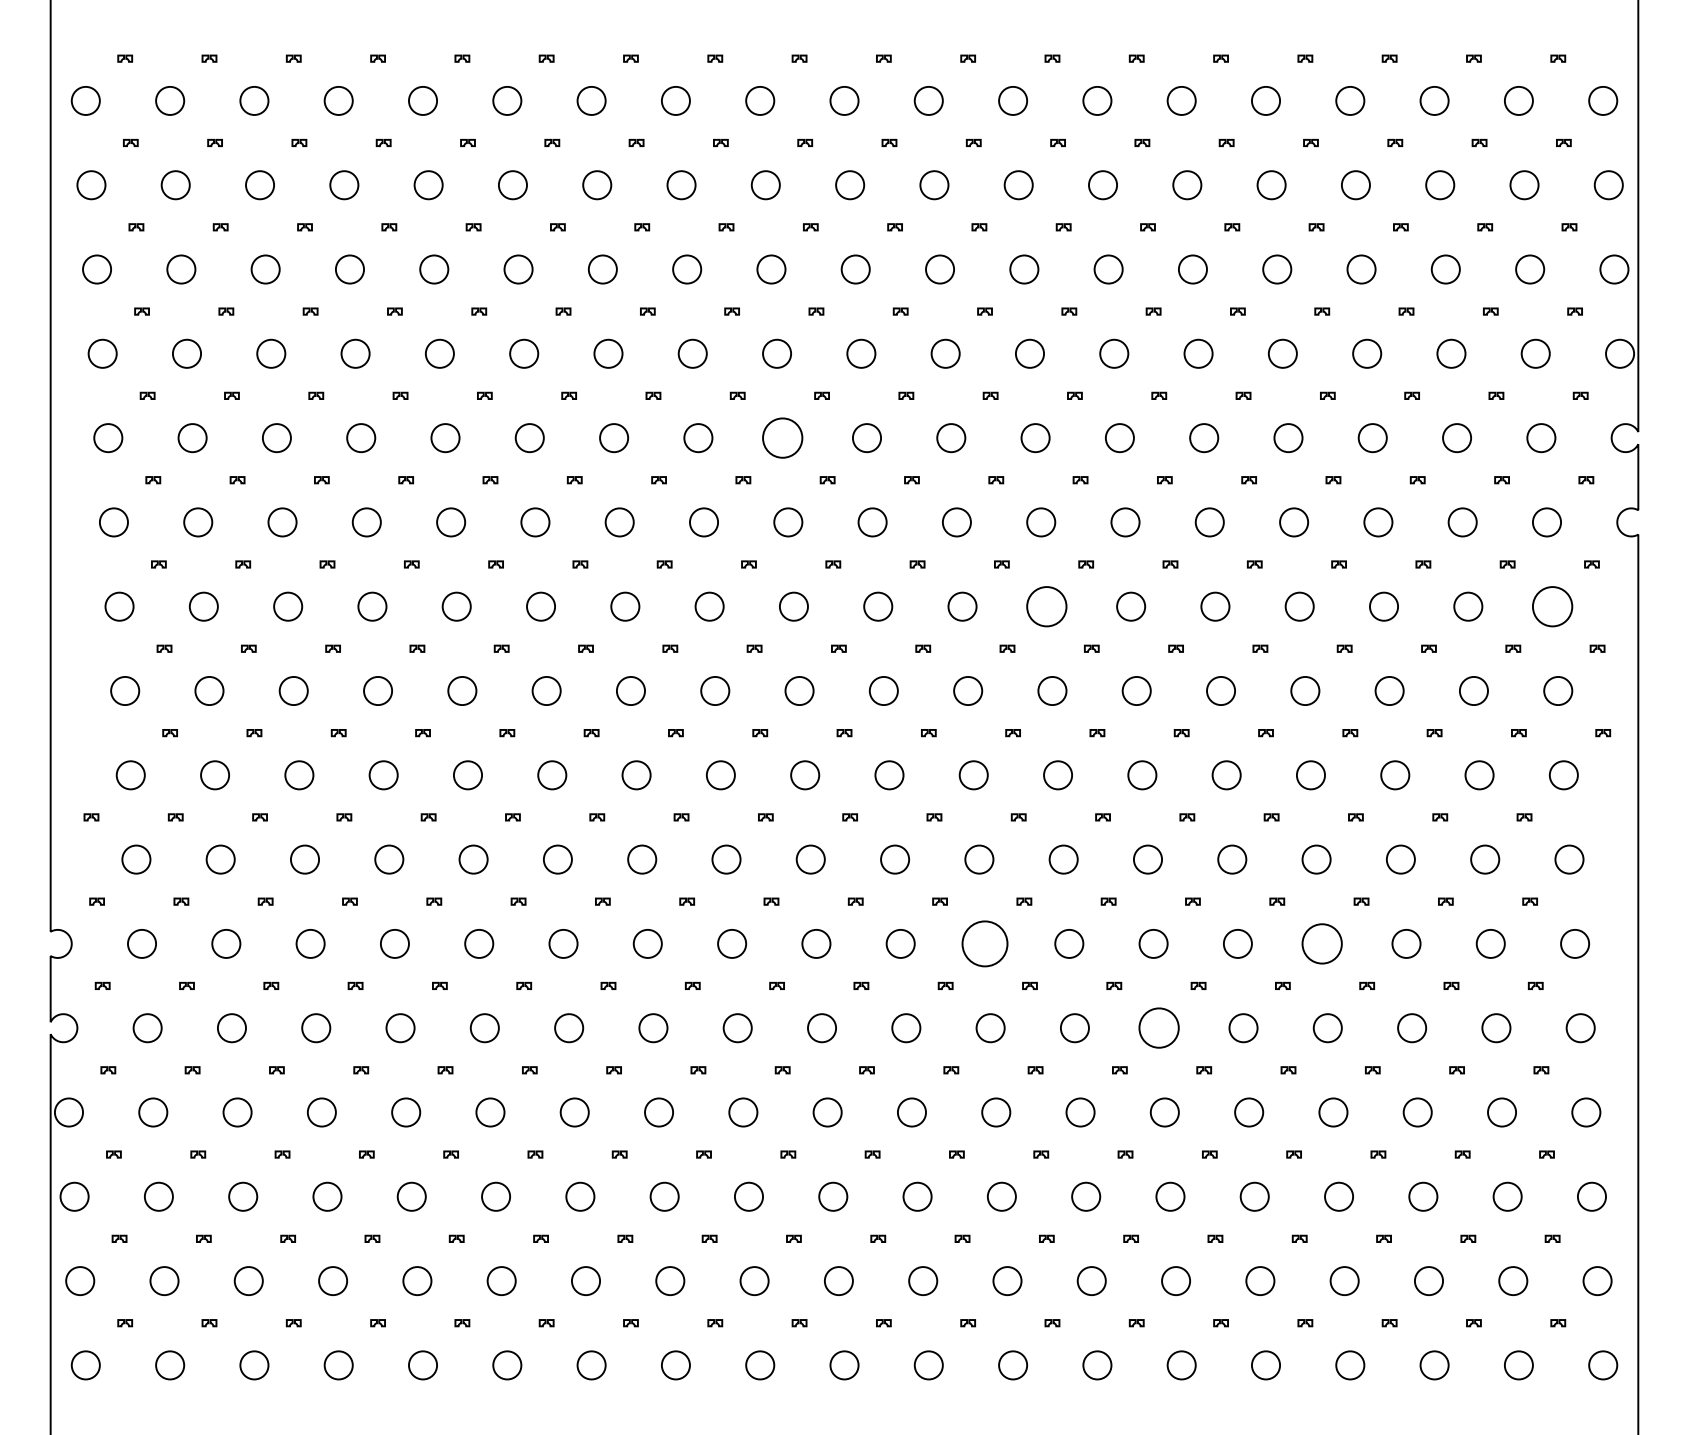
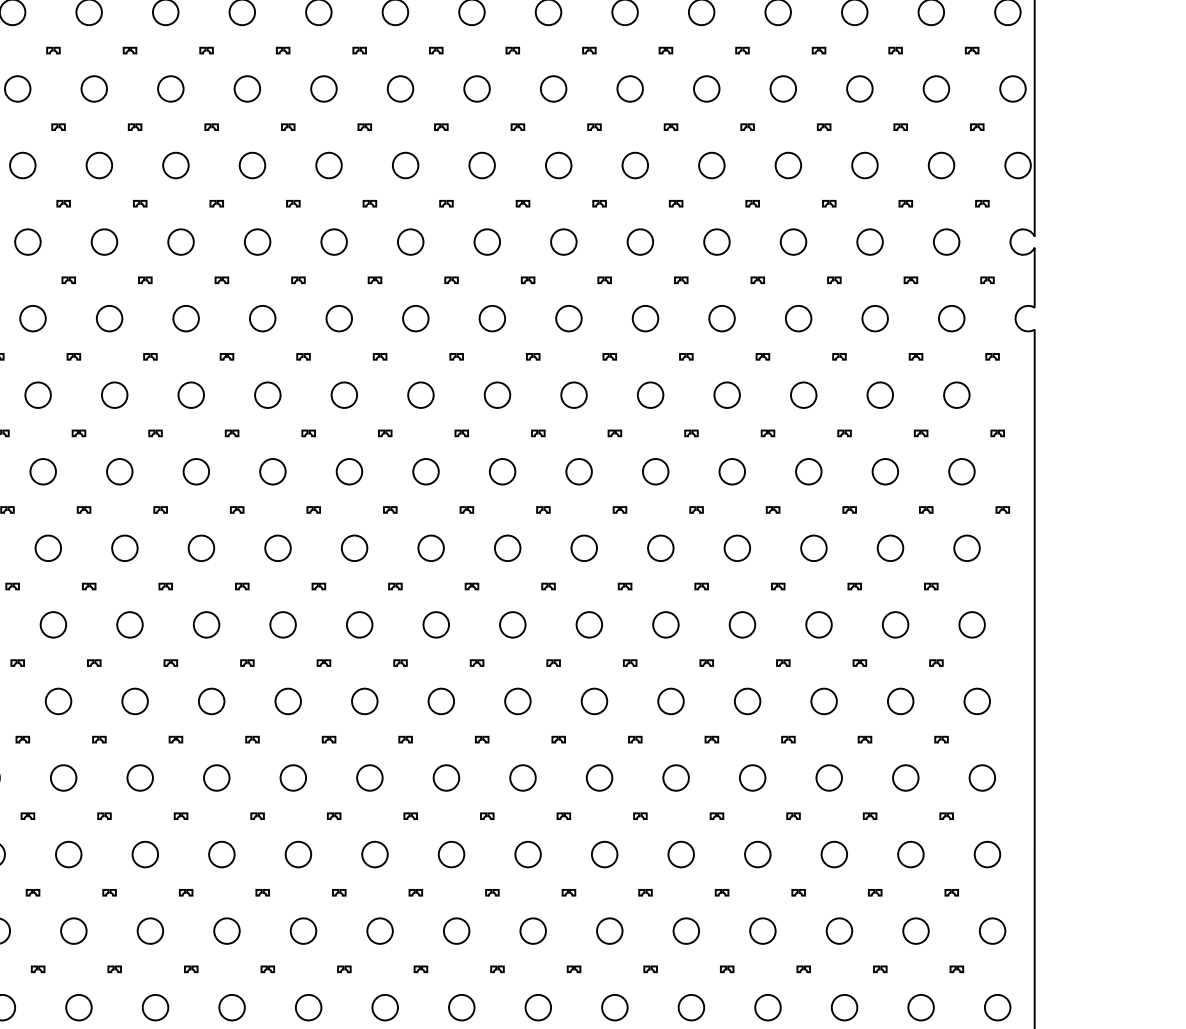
circle: (782, 438) -> (257, 242), size x0.71
circle: (1046, 606) -> (497, 395), size x0.71
circle: (1552, 606) -> (956, 395), size x0.71
circle: (984, 943) -> (440, 701), size x0.62
circle: (1322, 943) -> (747, 701), size x0.71
circle: (1159, 1028) -> (599, 778), size x0.71

